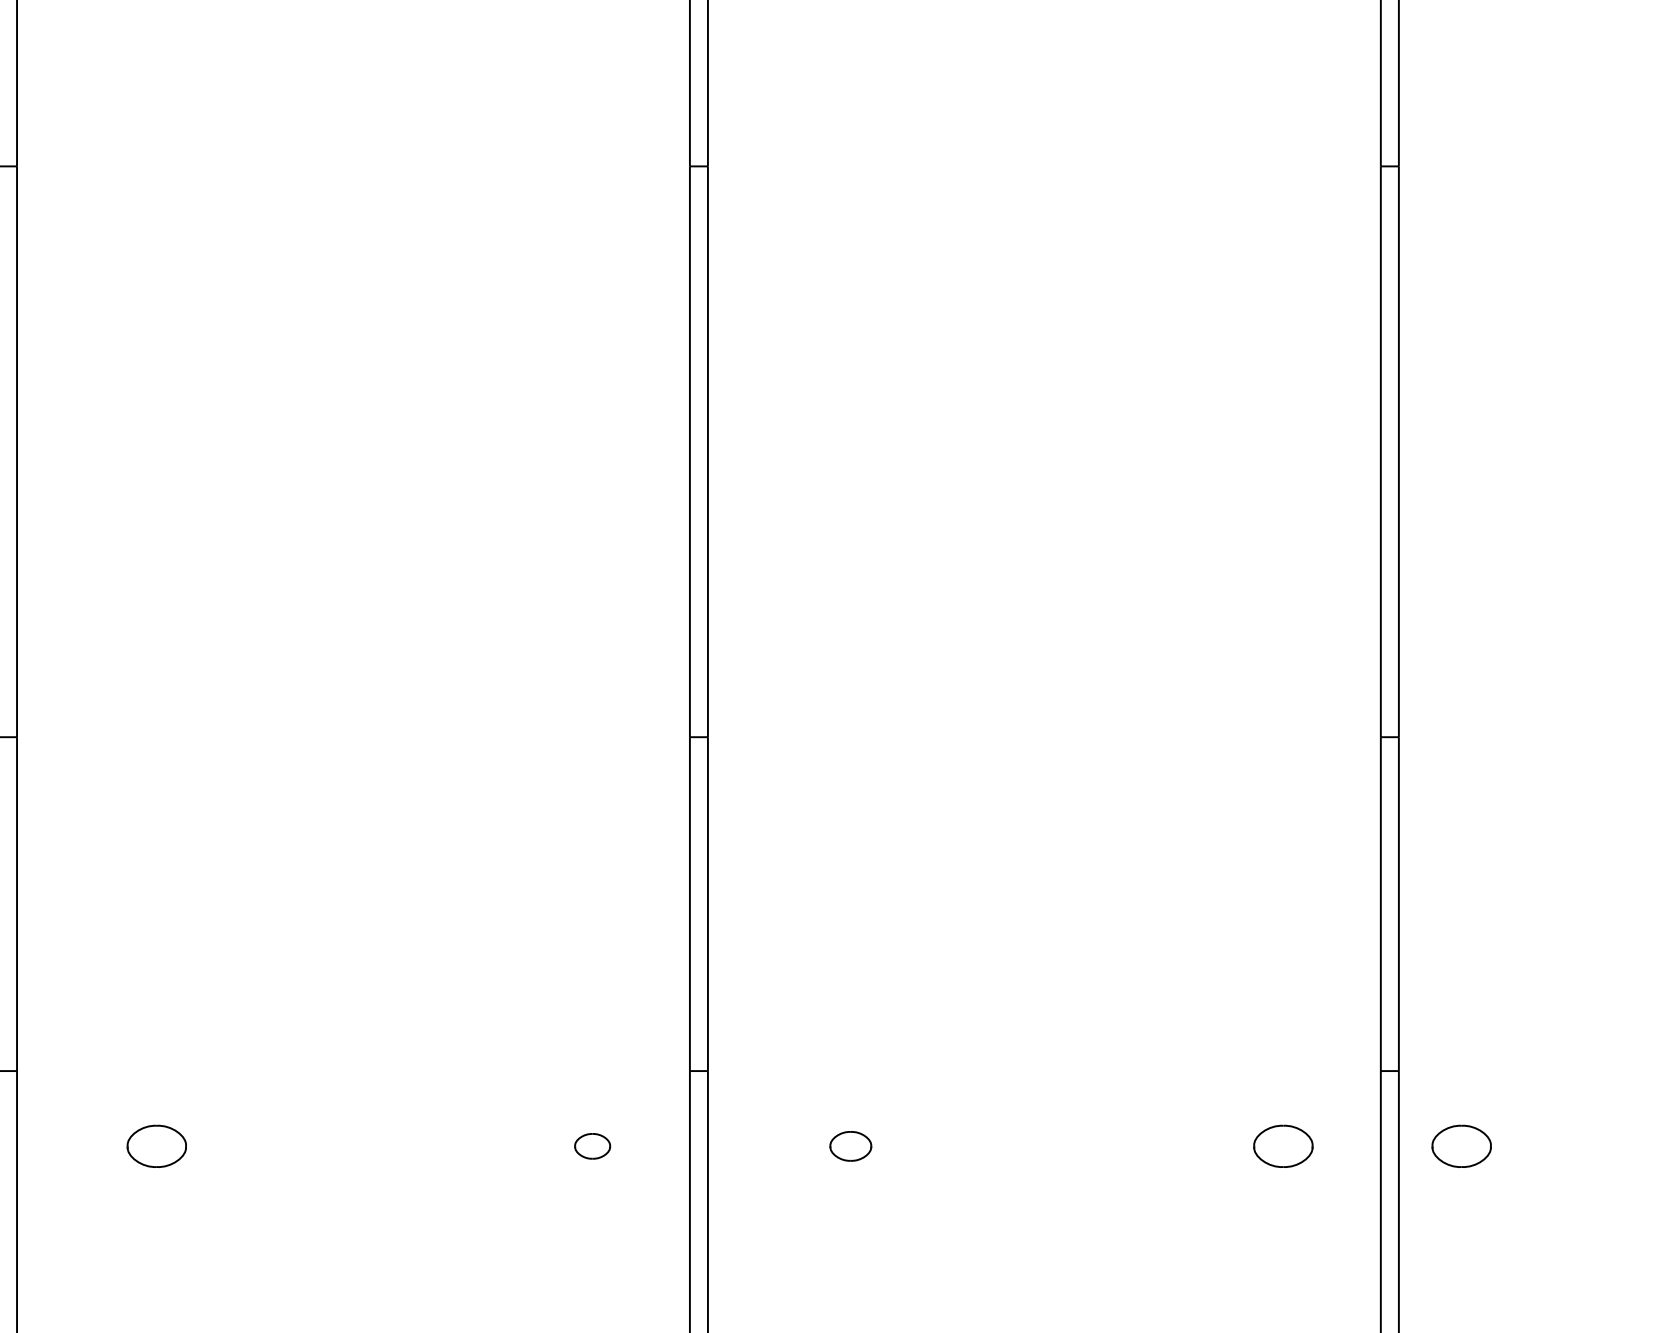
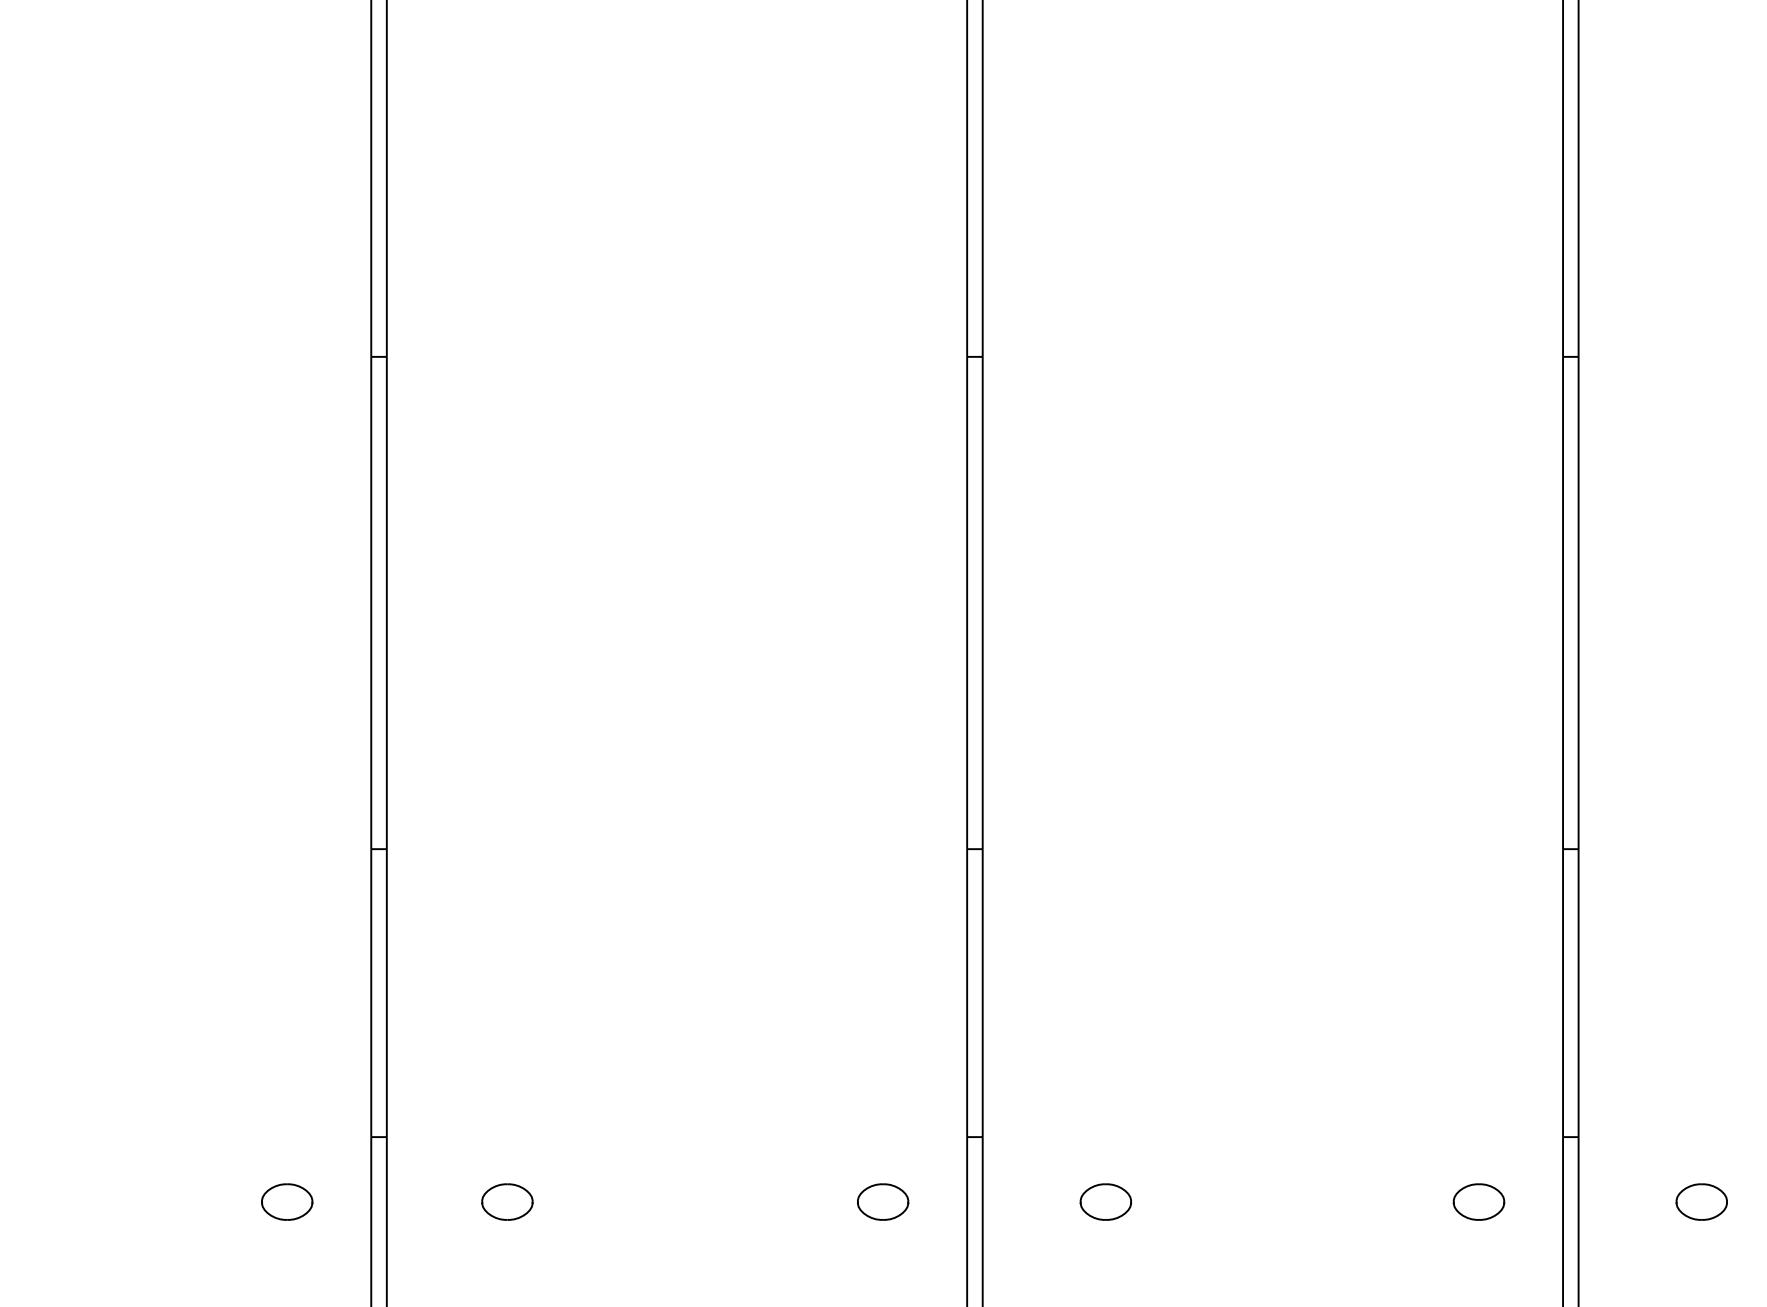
part: (592, 1145) -> (883, 1201), size x1.67
part: (850, 1145) -> (1105, 1201), size x1.43
part: (1461, 1145) -> (1701, 1201), moved

